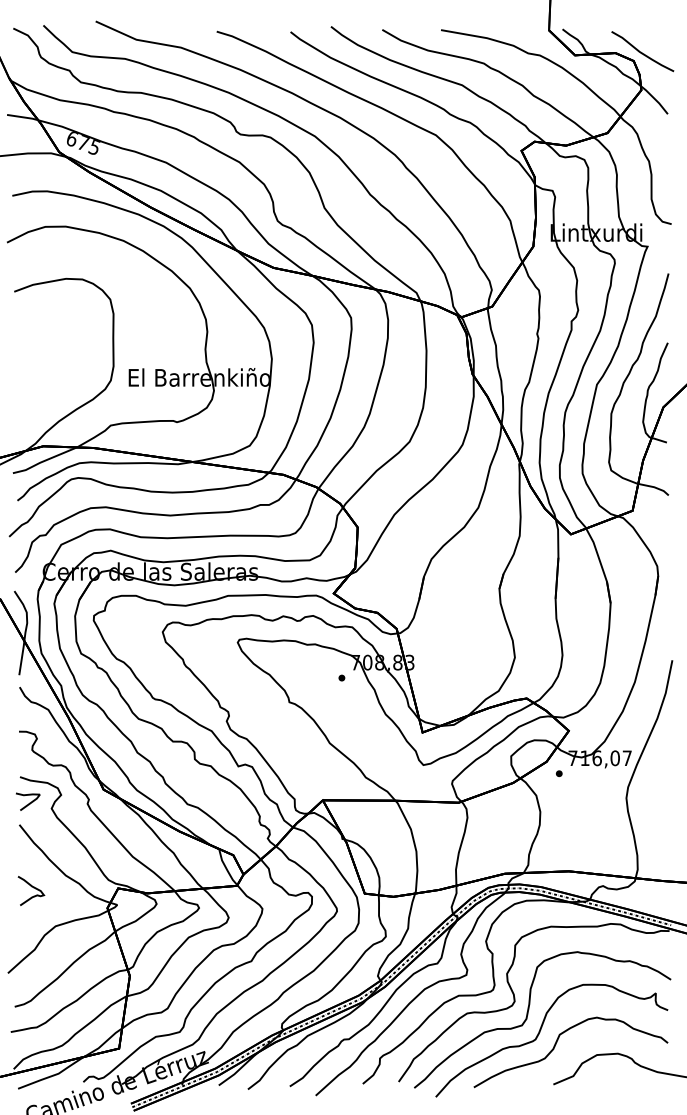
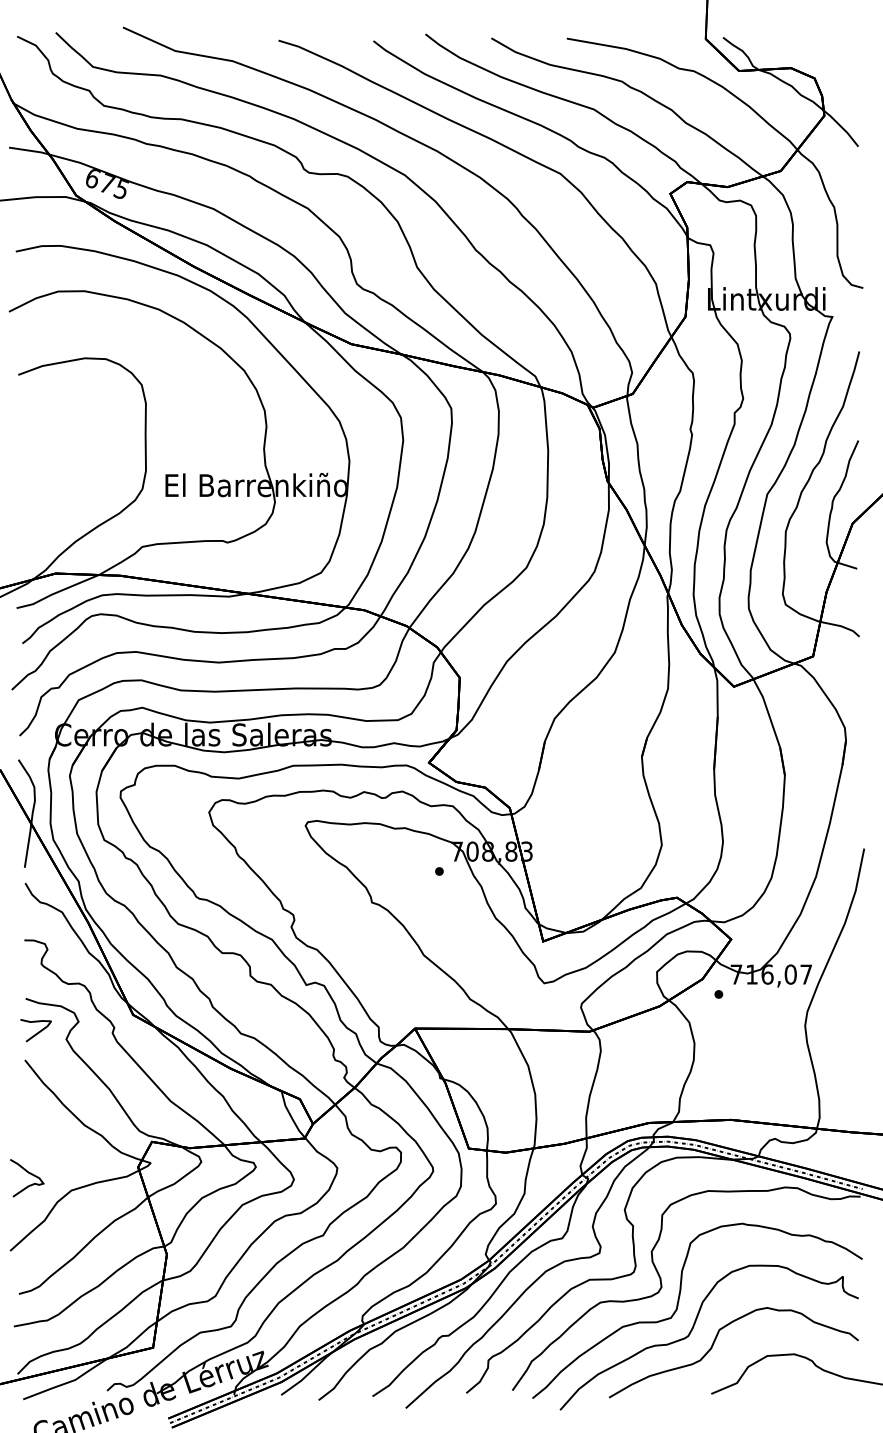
curve: (642, 52) -> (825, 67), removed
curve: (33, 888) -> (30, 1174), moved

